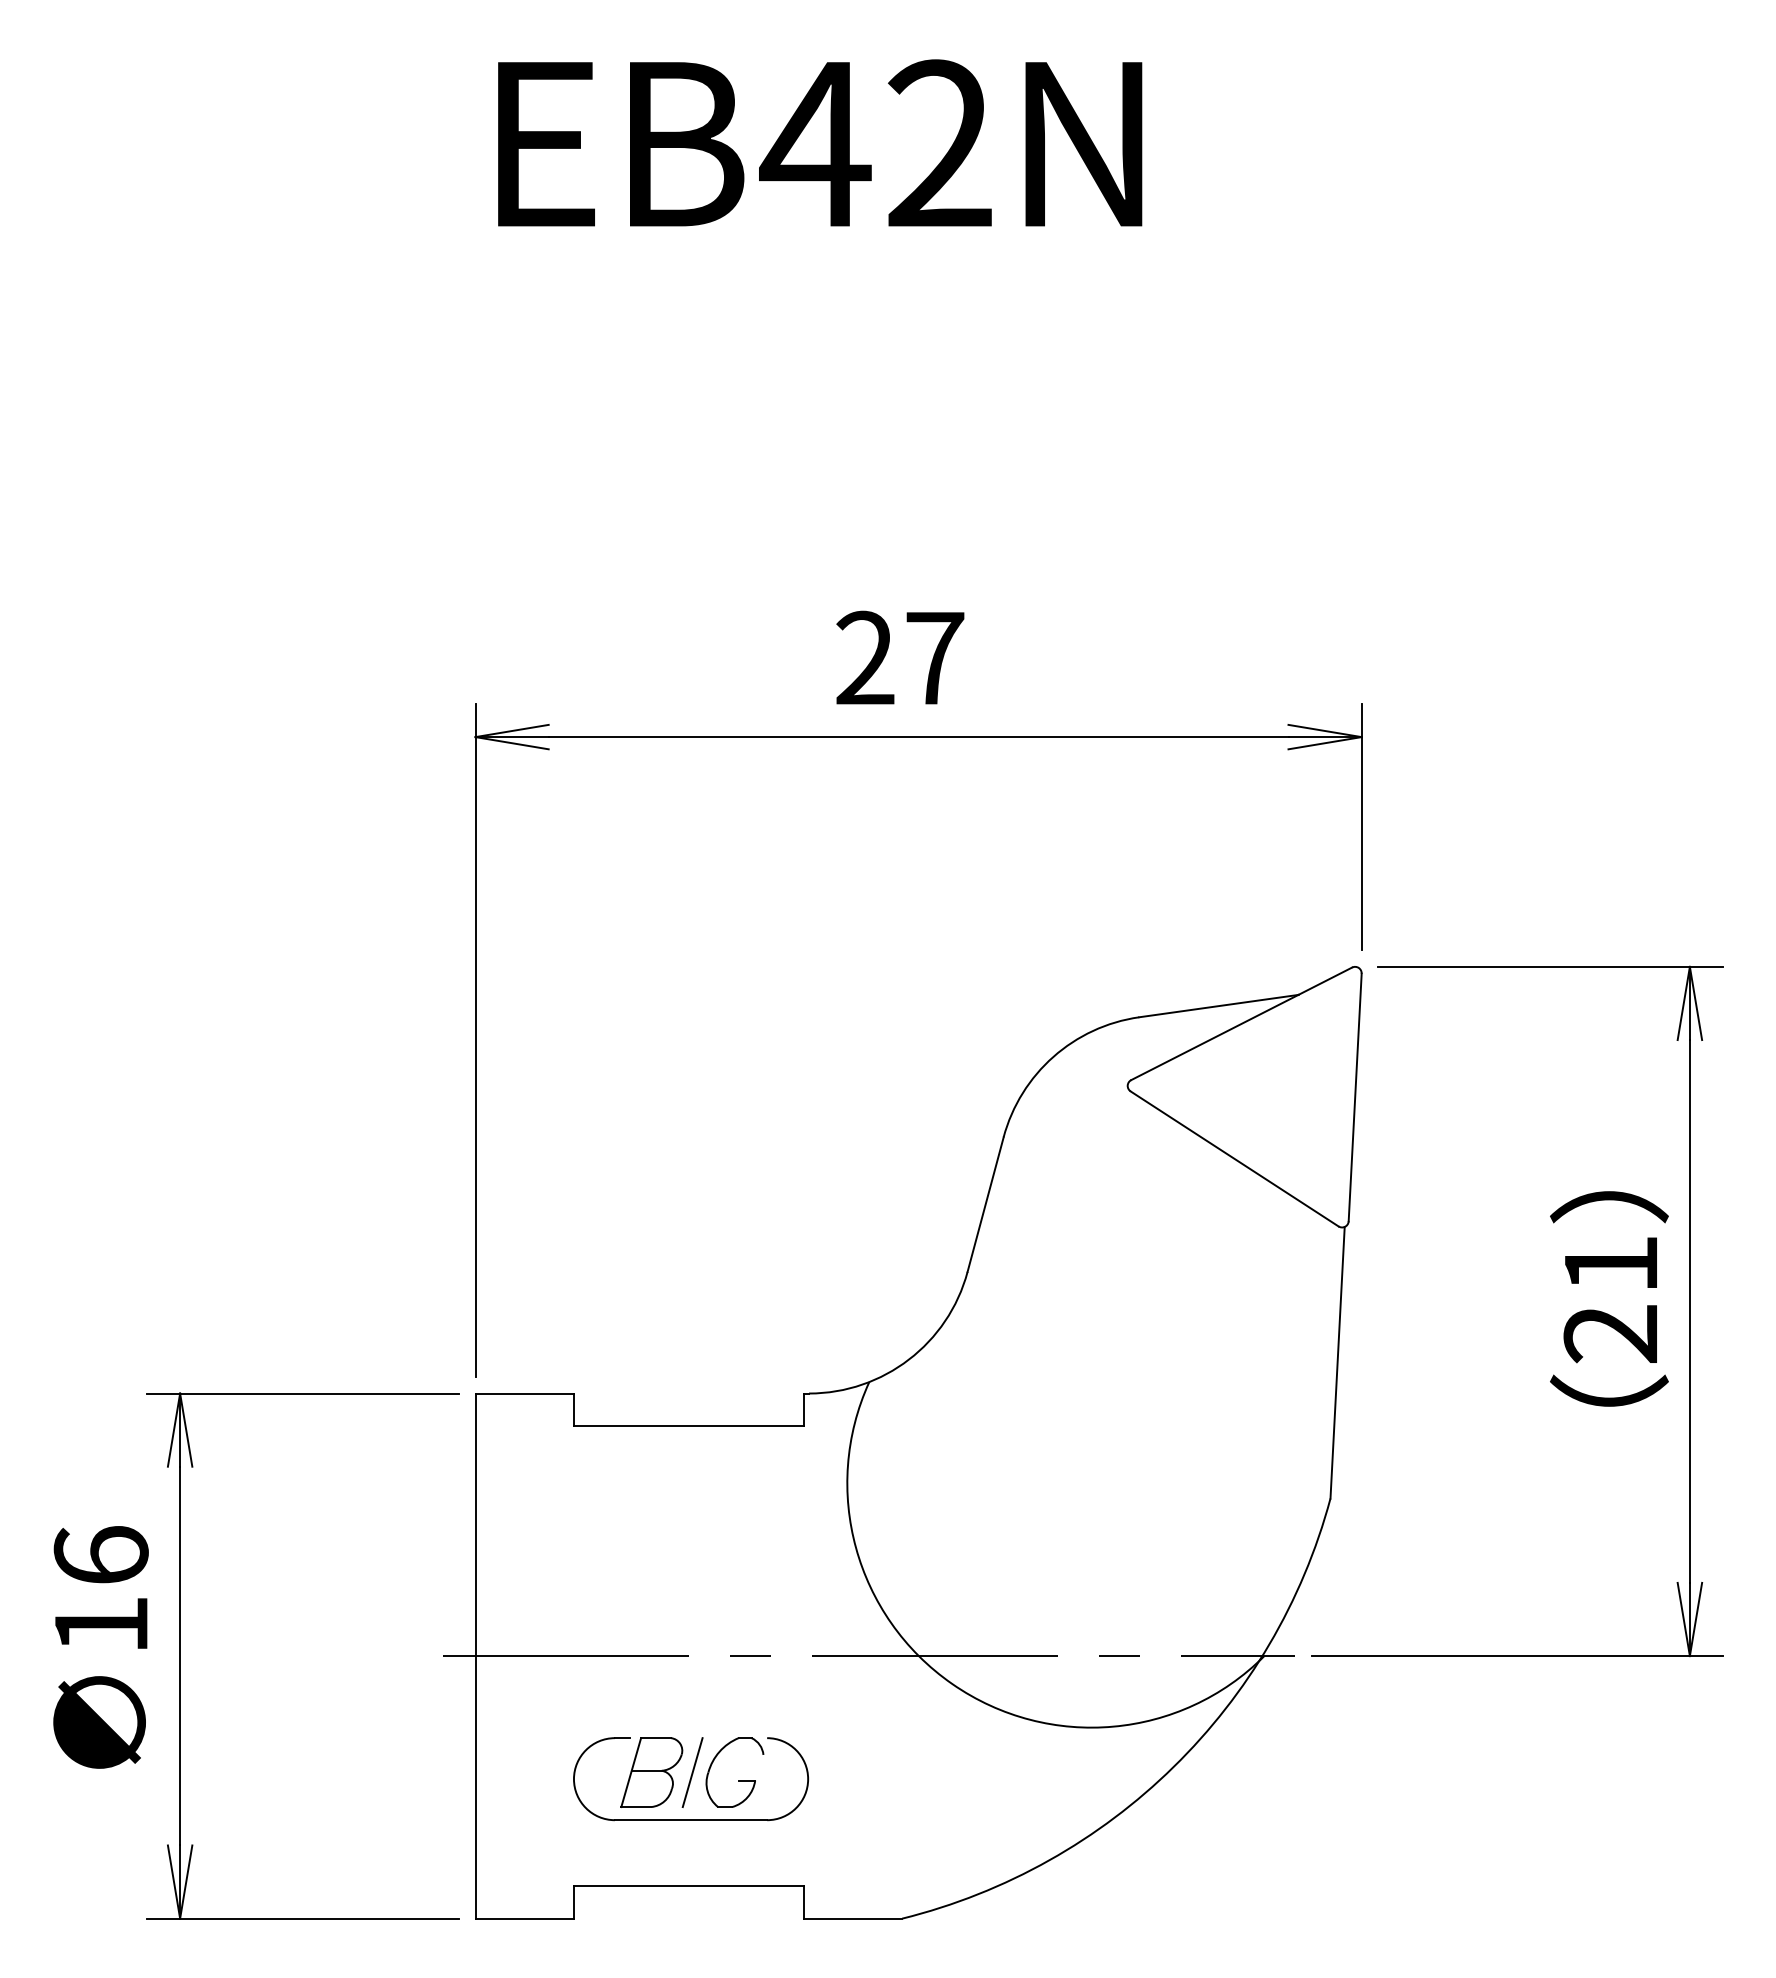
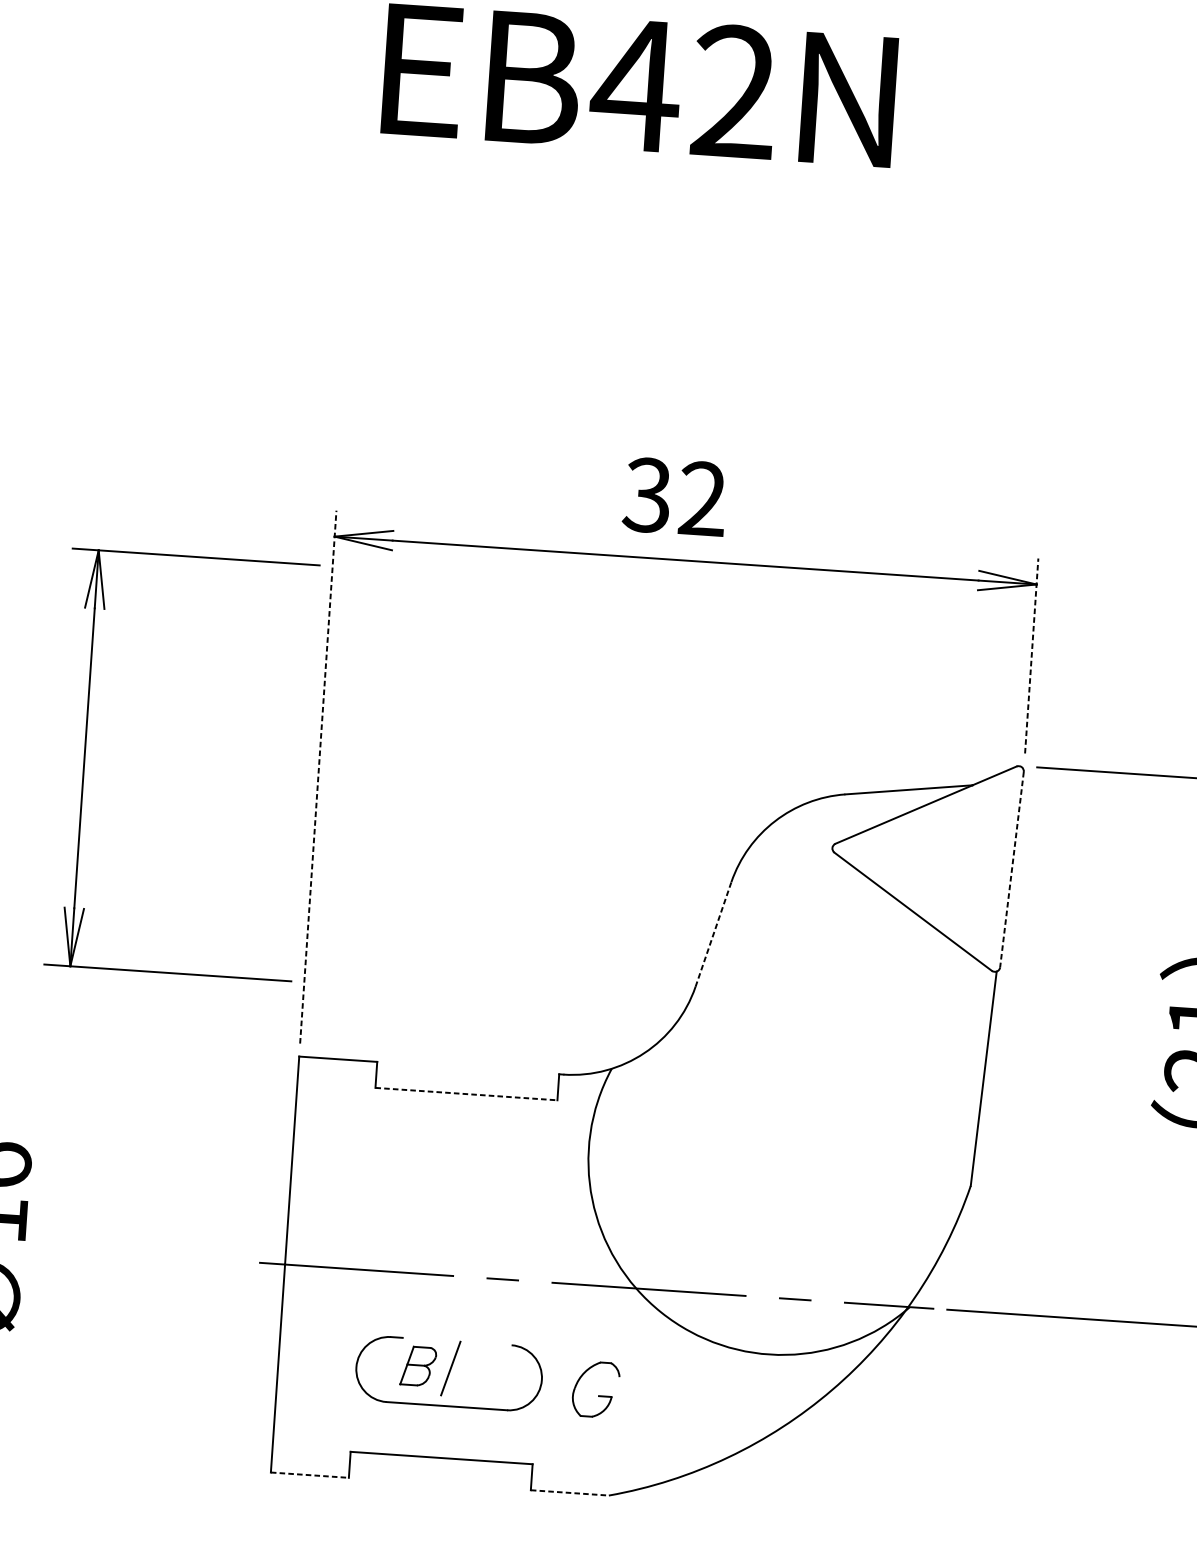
text: (899, 657) -> (674, 496), 27 -> 32
line: (1361, 826) -> (1031, 655), solid -> dashed
line: (475, 1040) -> (318, 776), solid -> dashed
line: (1355, 1097) -> (1012, 869), solid -> dashed
line: (985, 1204) -> (713, 934), solid -> dashed
line: (688, 1426) -> (466, 1094), solid -> dashed
part: (180, 1655) -> (84, 757), moved
part: (651, 1772) -> (418, 1366), size x0.7
part: (738, 1780) -> (598, 1396), moved
line: (525, 1918) -> (310, 1475), solid -> dashed
line: (853, 1918) -> (570, 1492), solid -> dashed

